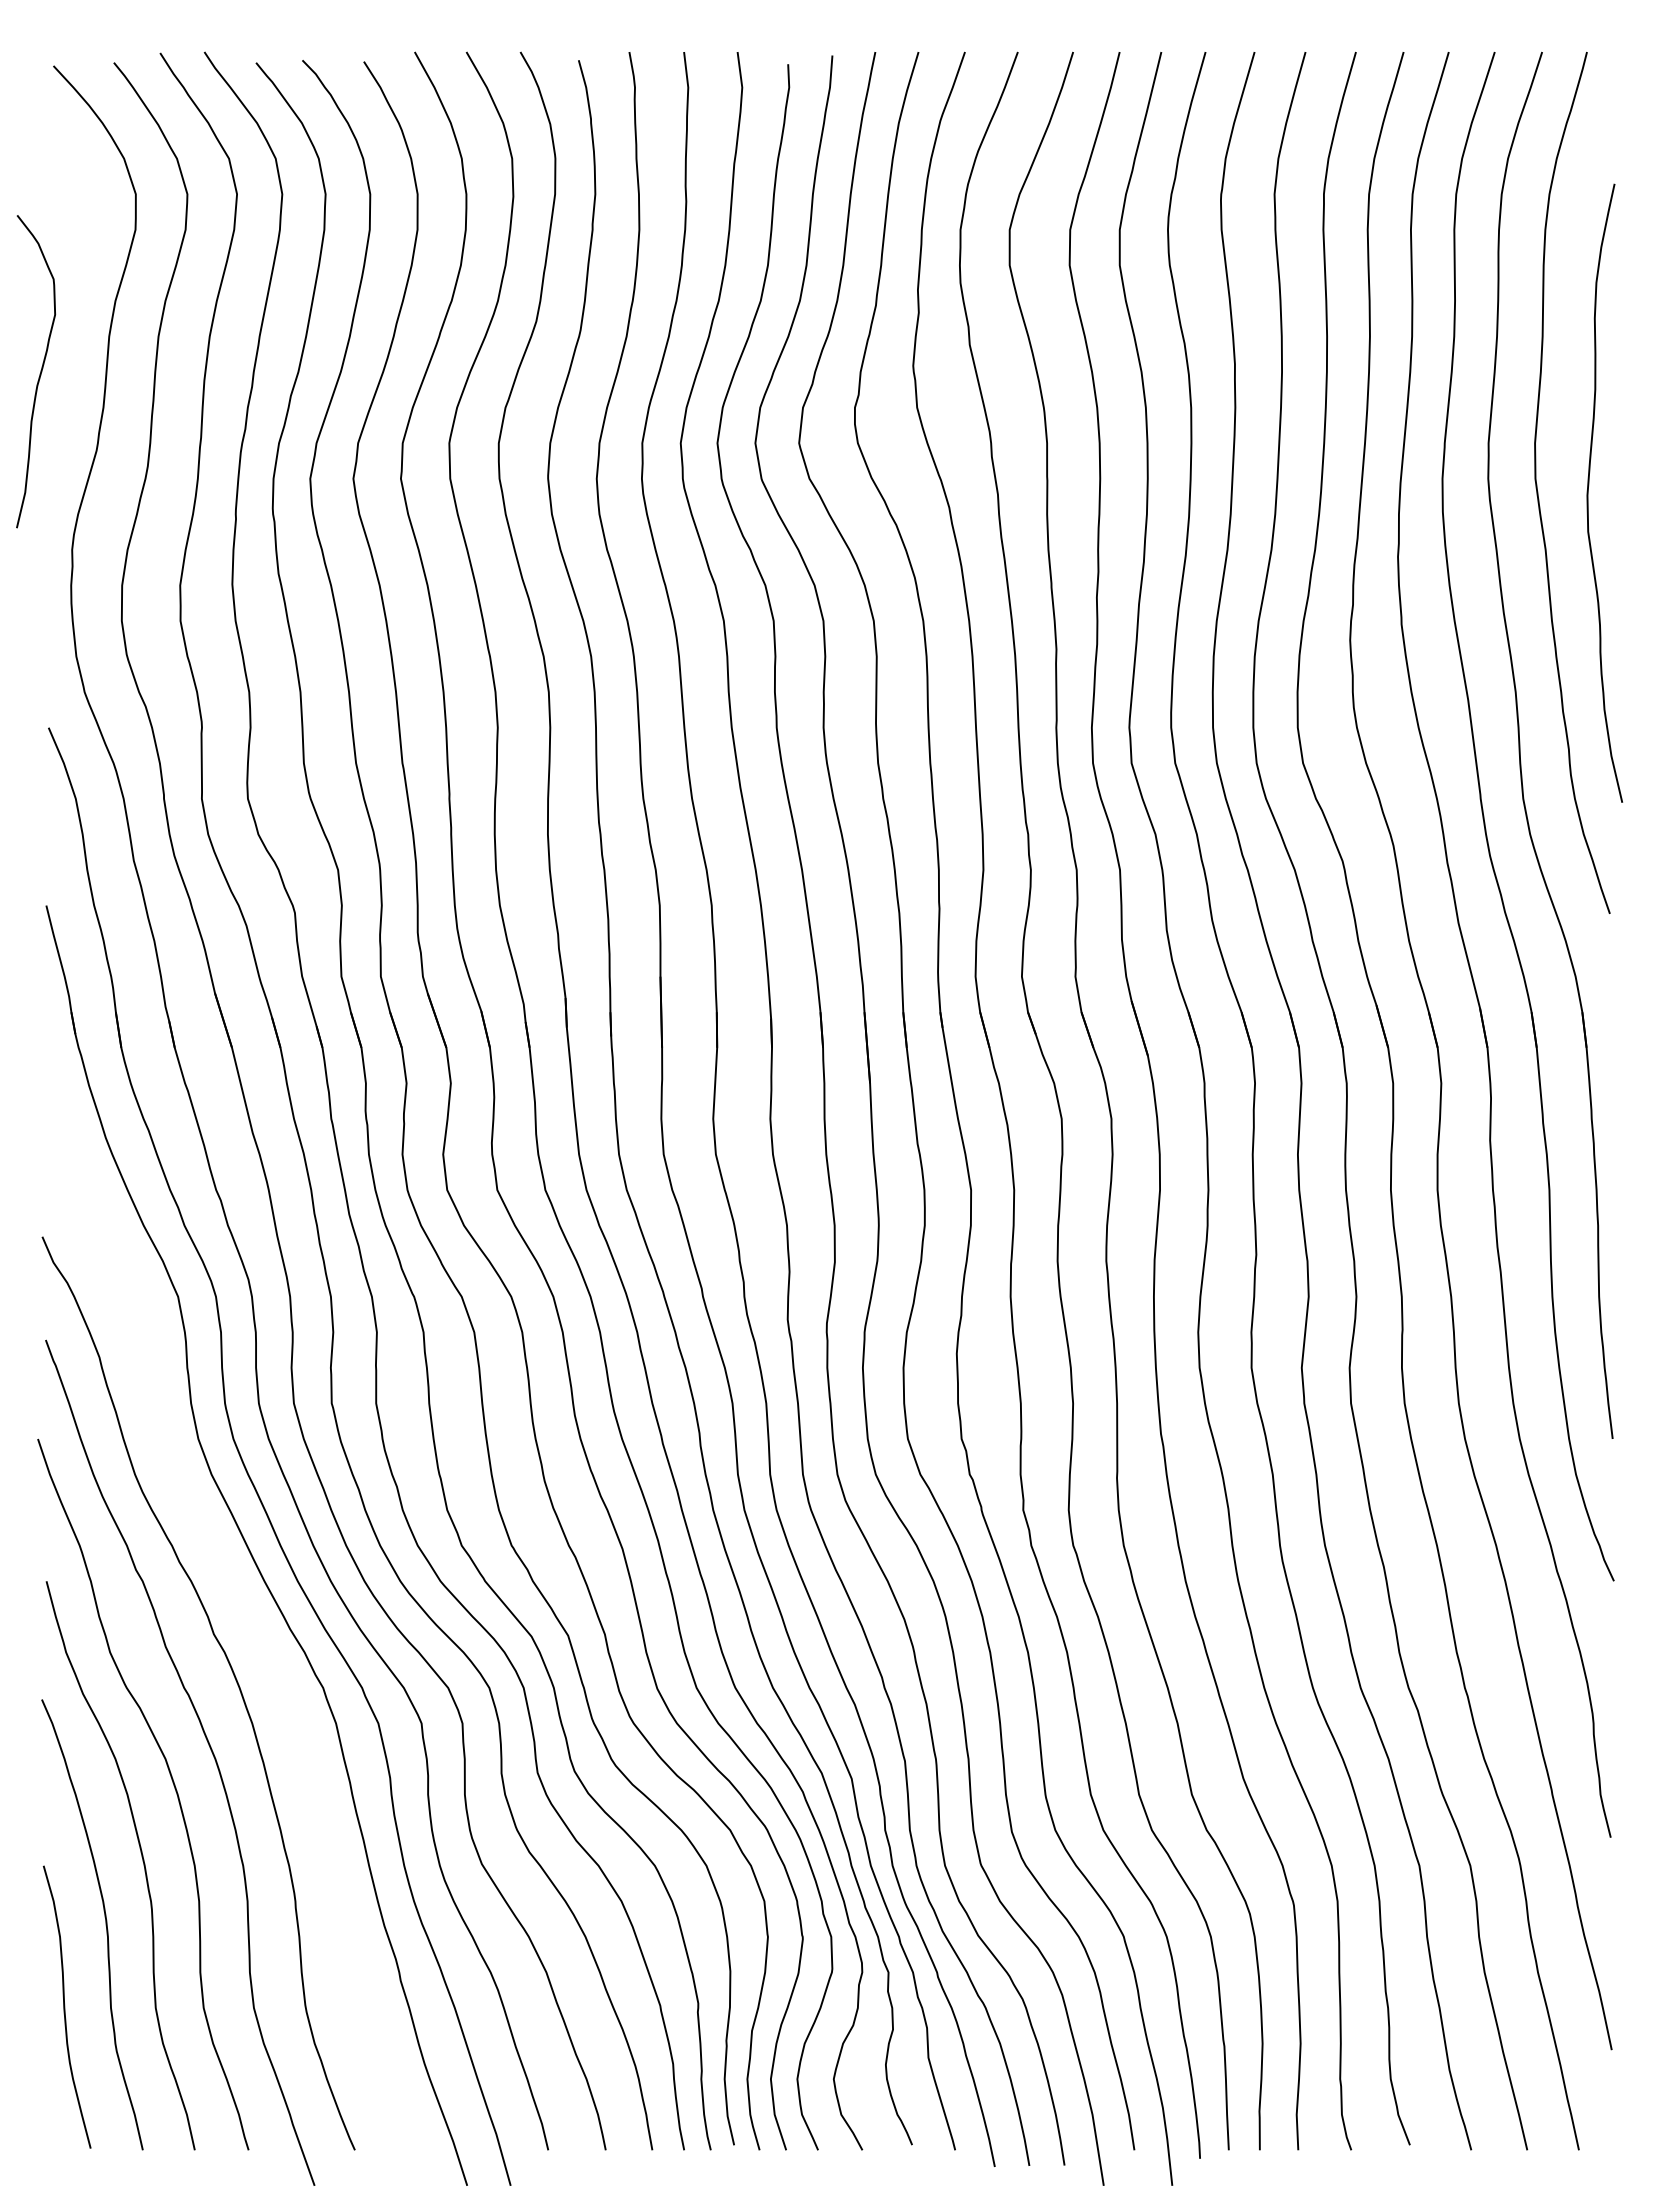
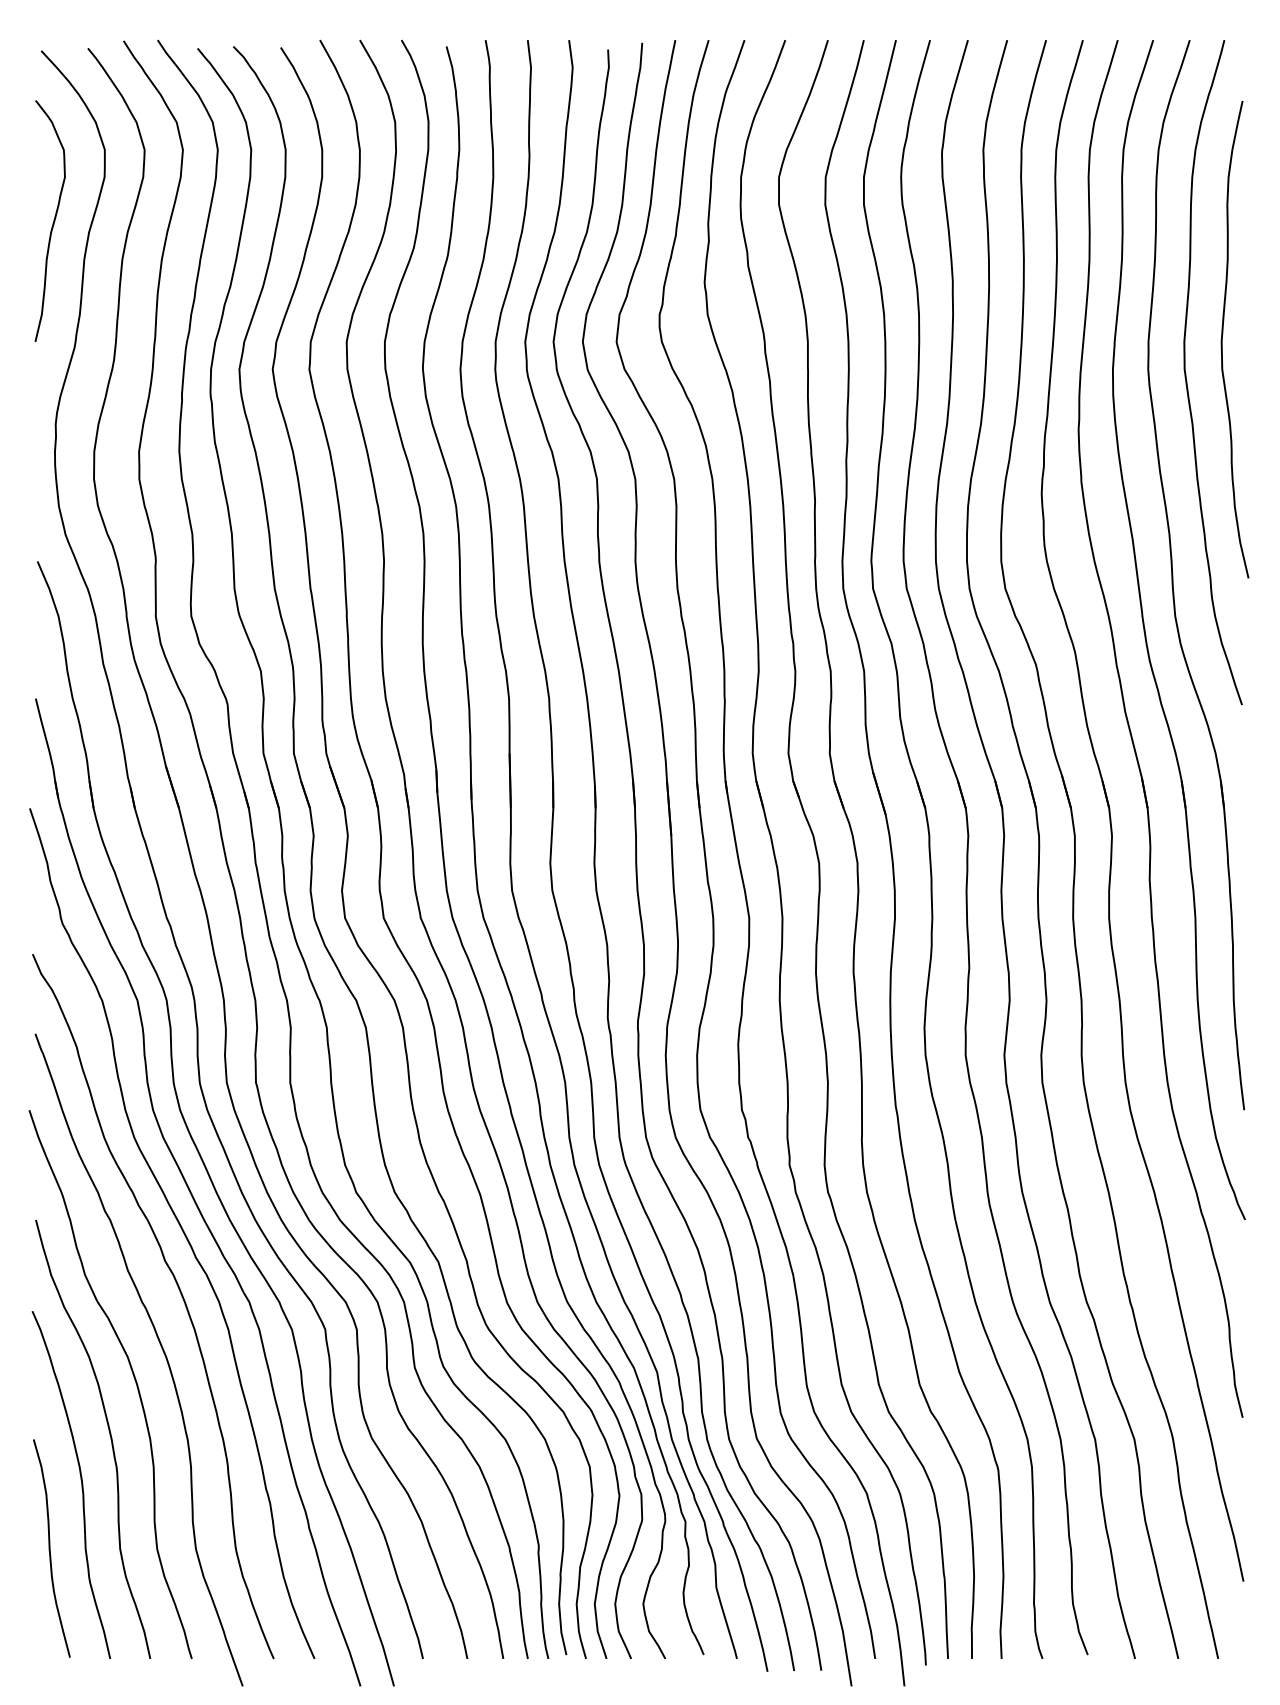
curve: (39, 373) -> (52, 222), moved
curve: (1588, 492) -> (1222, 339), moved
curve: (234, 1592) -> (180, 1228), added

